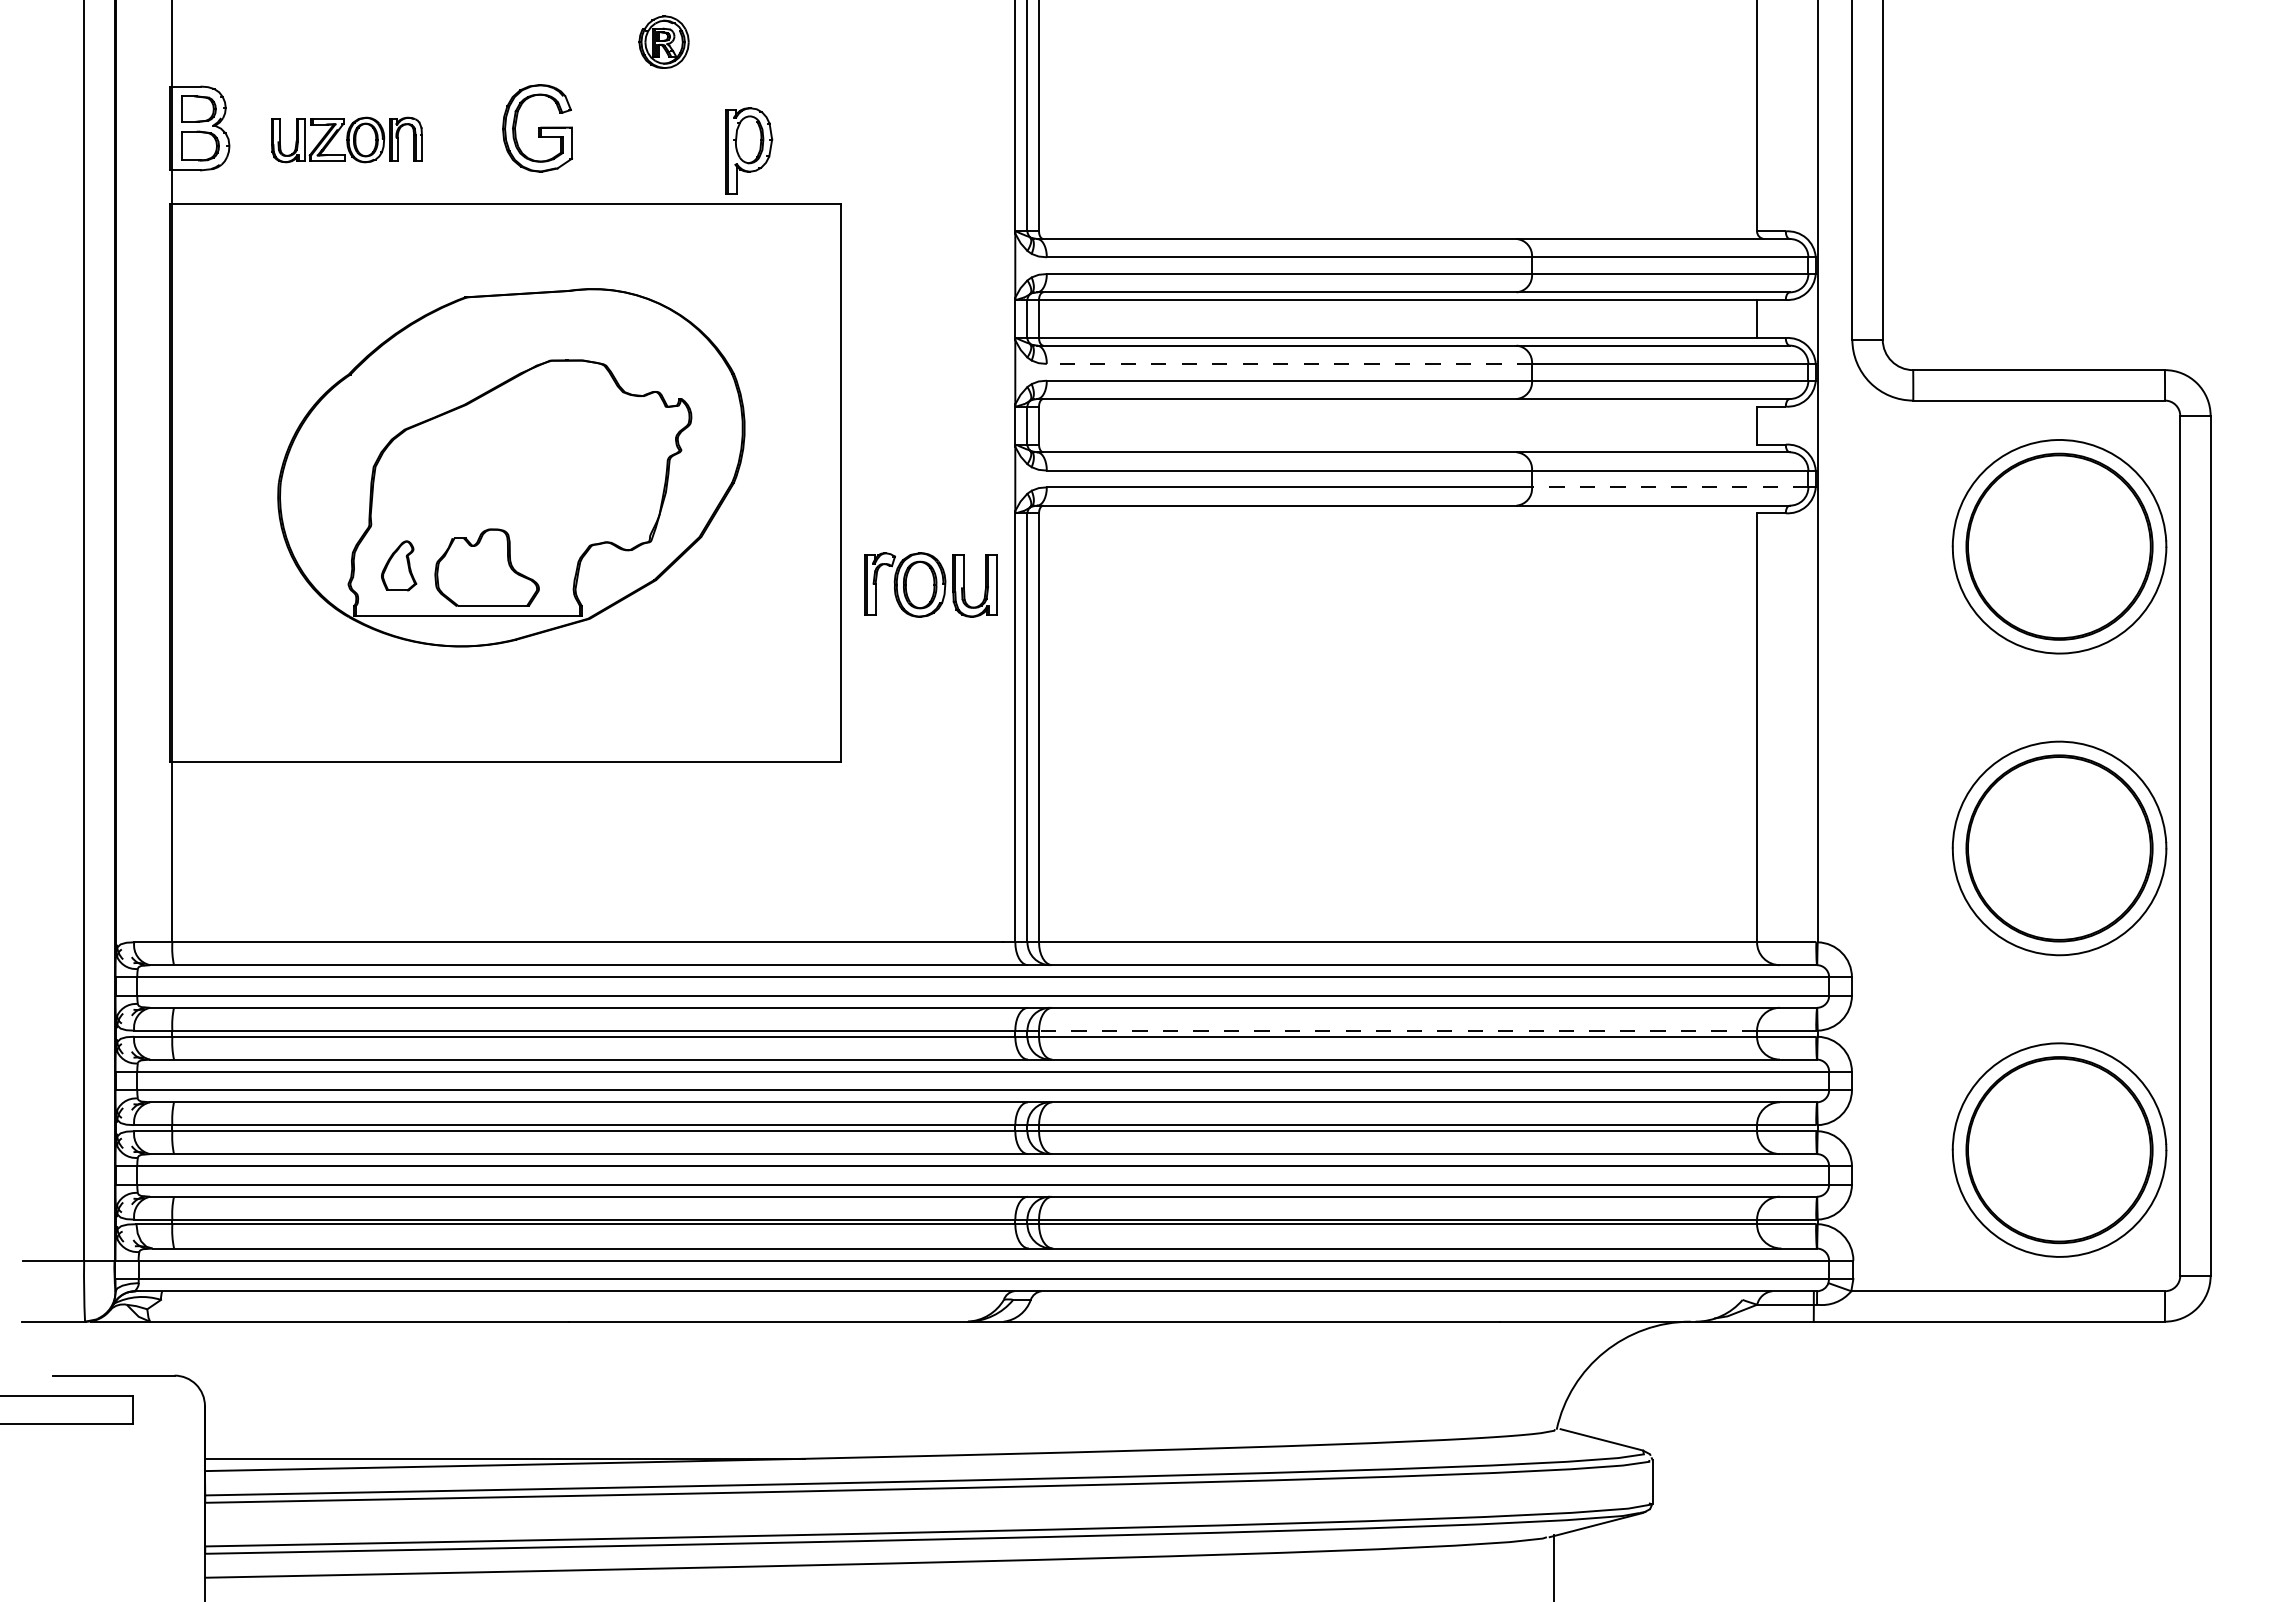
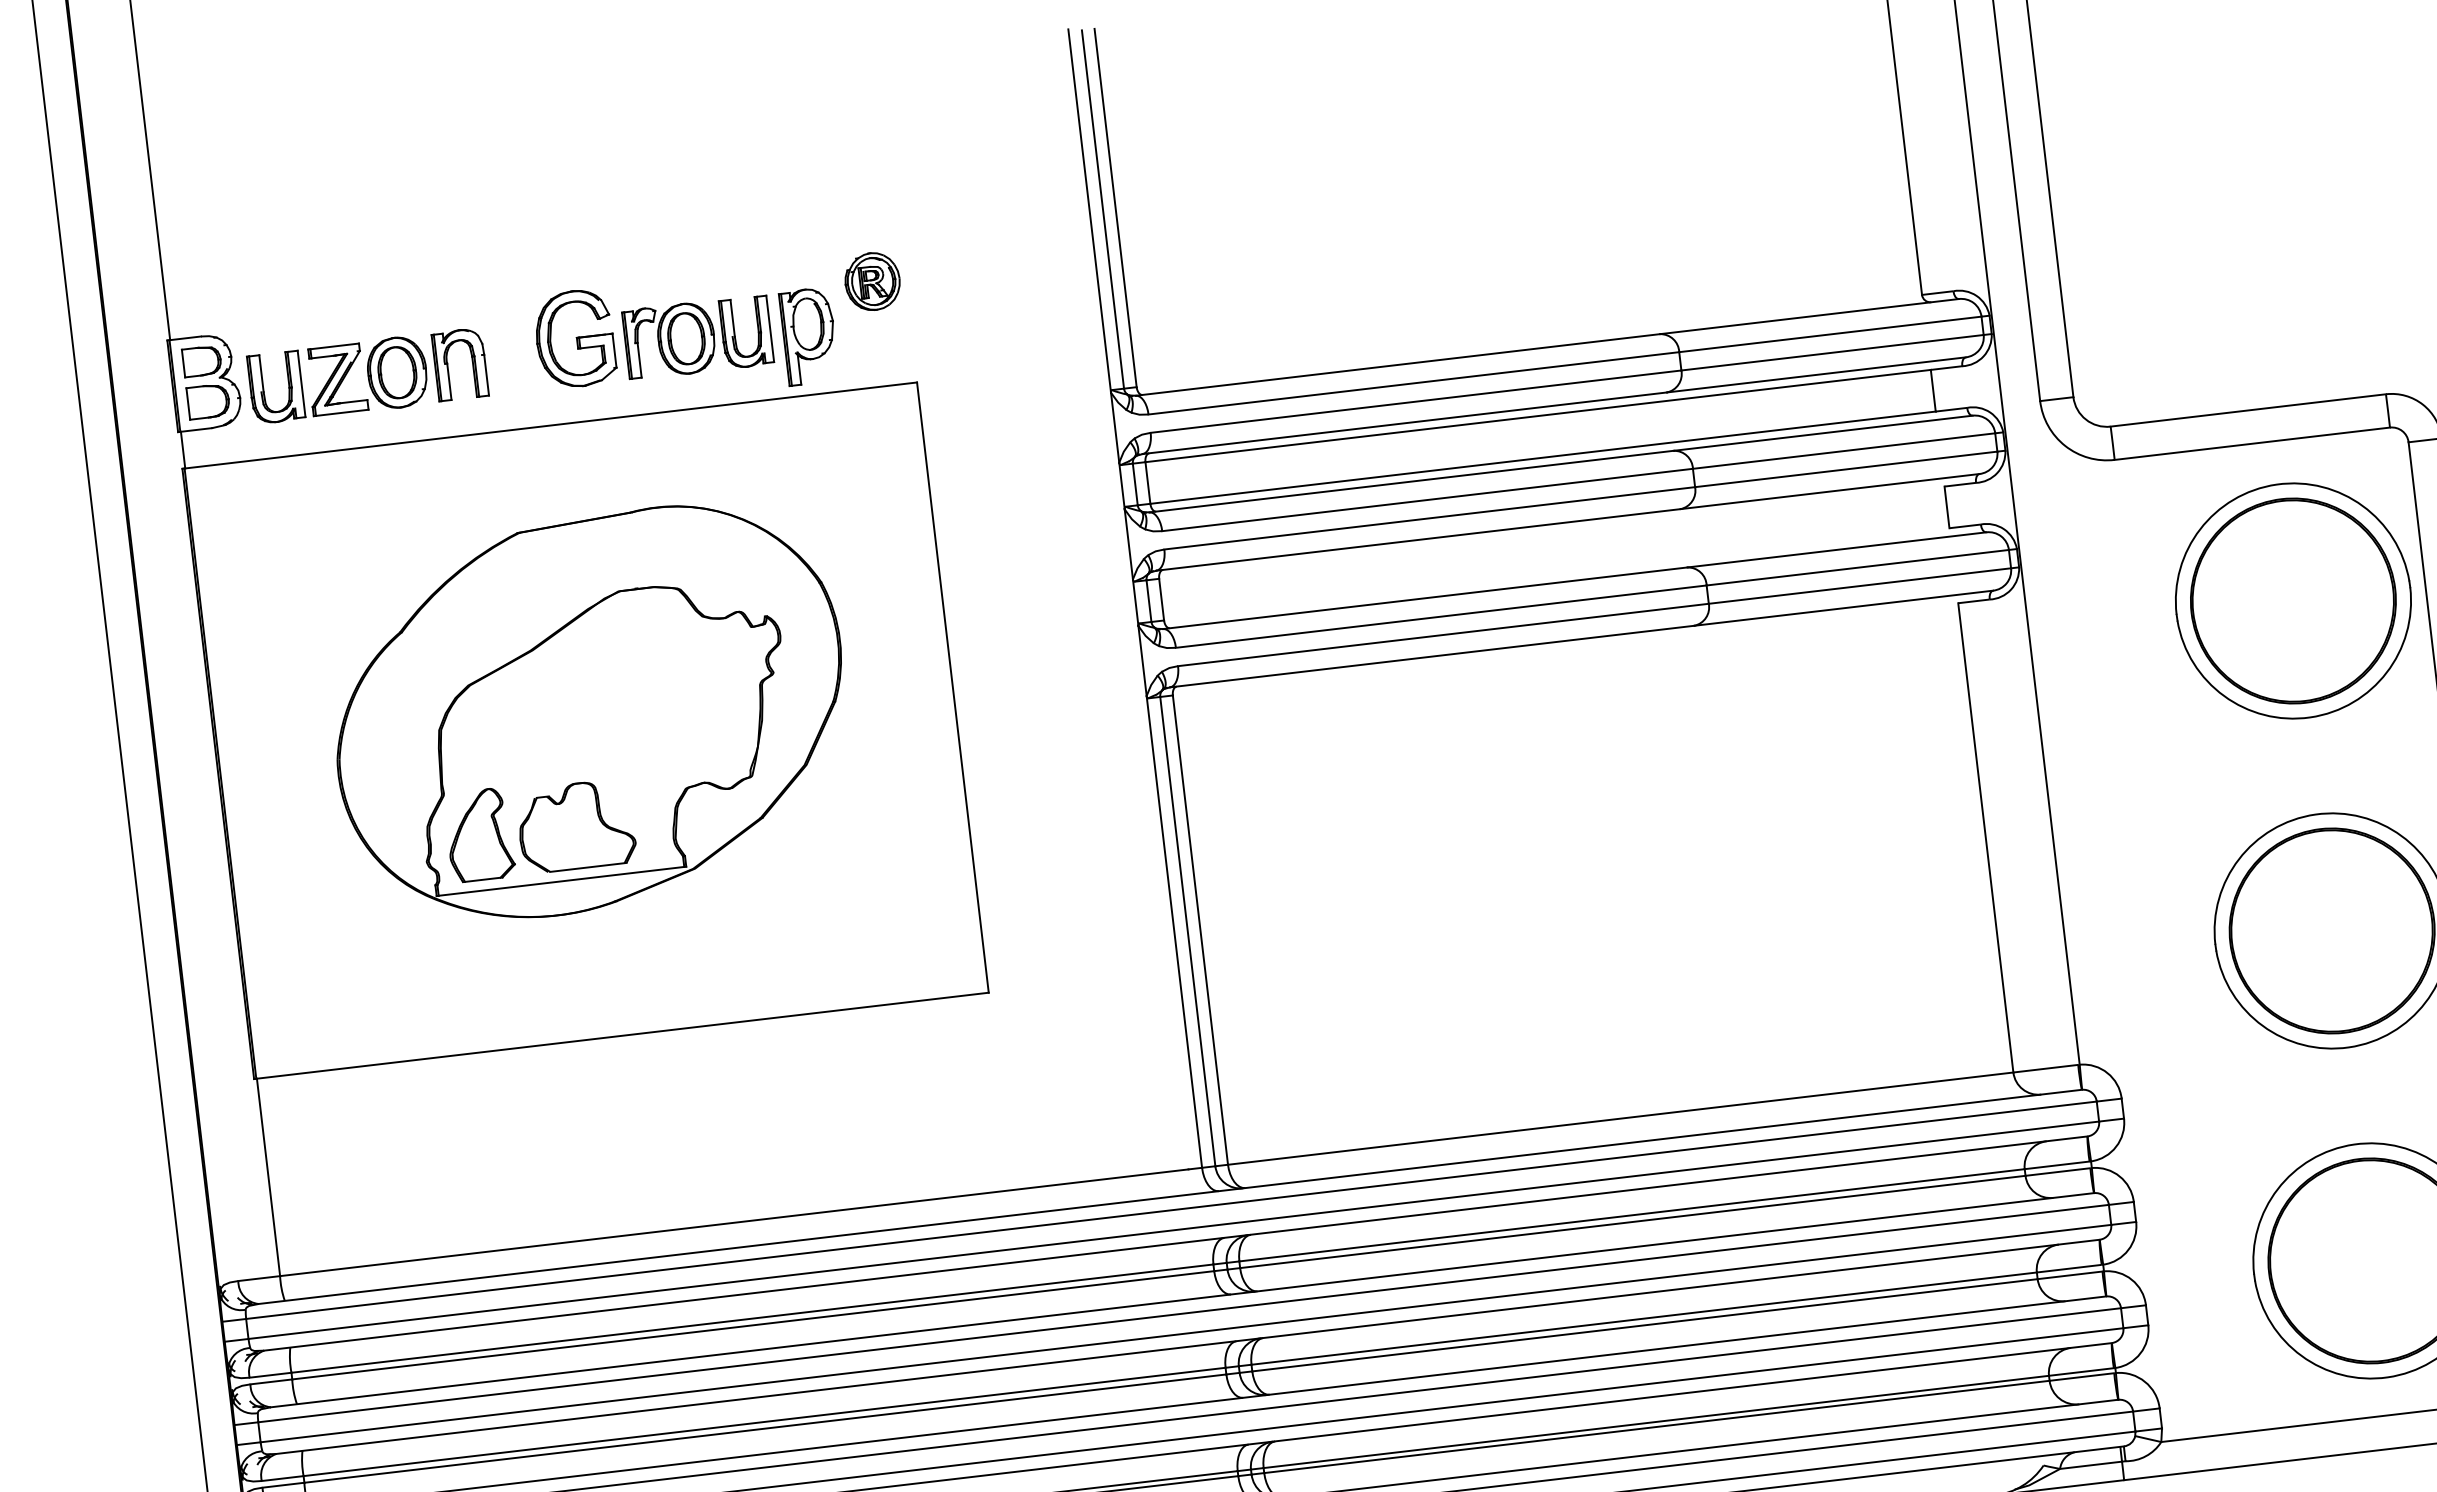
part: (663, 41) -> (871, 280), moved
part: (346, 139) -> (367, 375), size x1.43
line: (1289, 363) -> (1427, 499), dashed -> solid
line: (1669, 487) -> (1859, 586), dashed -> solid
part: (398, 565) -> (479, 834), size x1.67
part: (930, 584) -> (697, 336), moved
line: (1397, 1030) -> (1631, 1215), dashed -> solid

